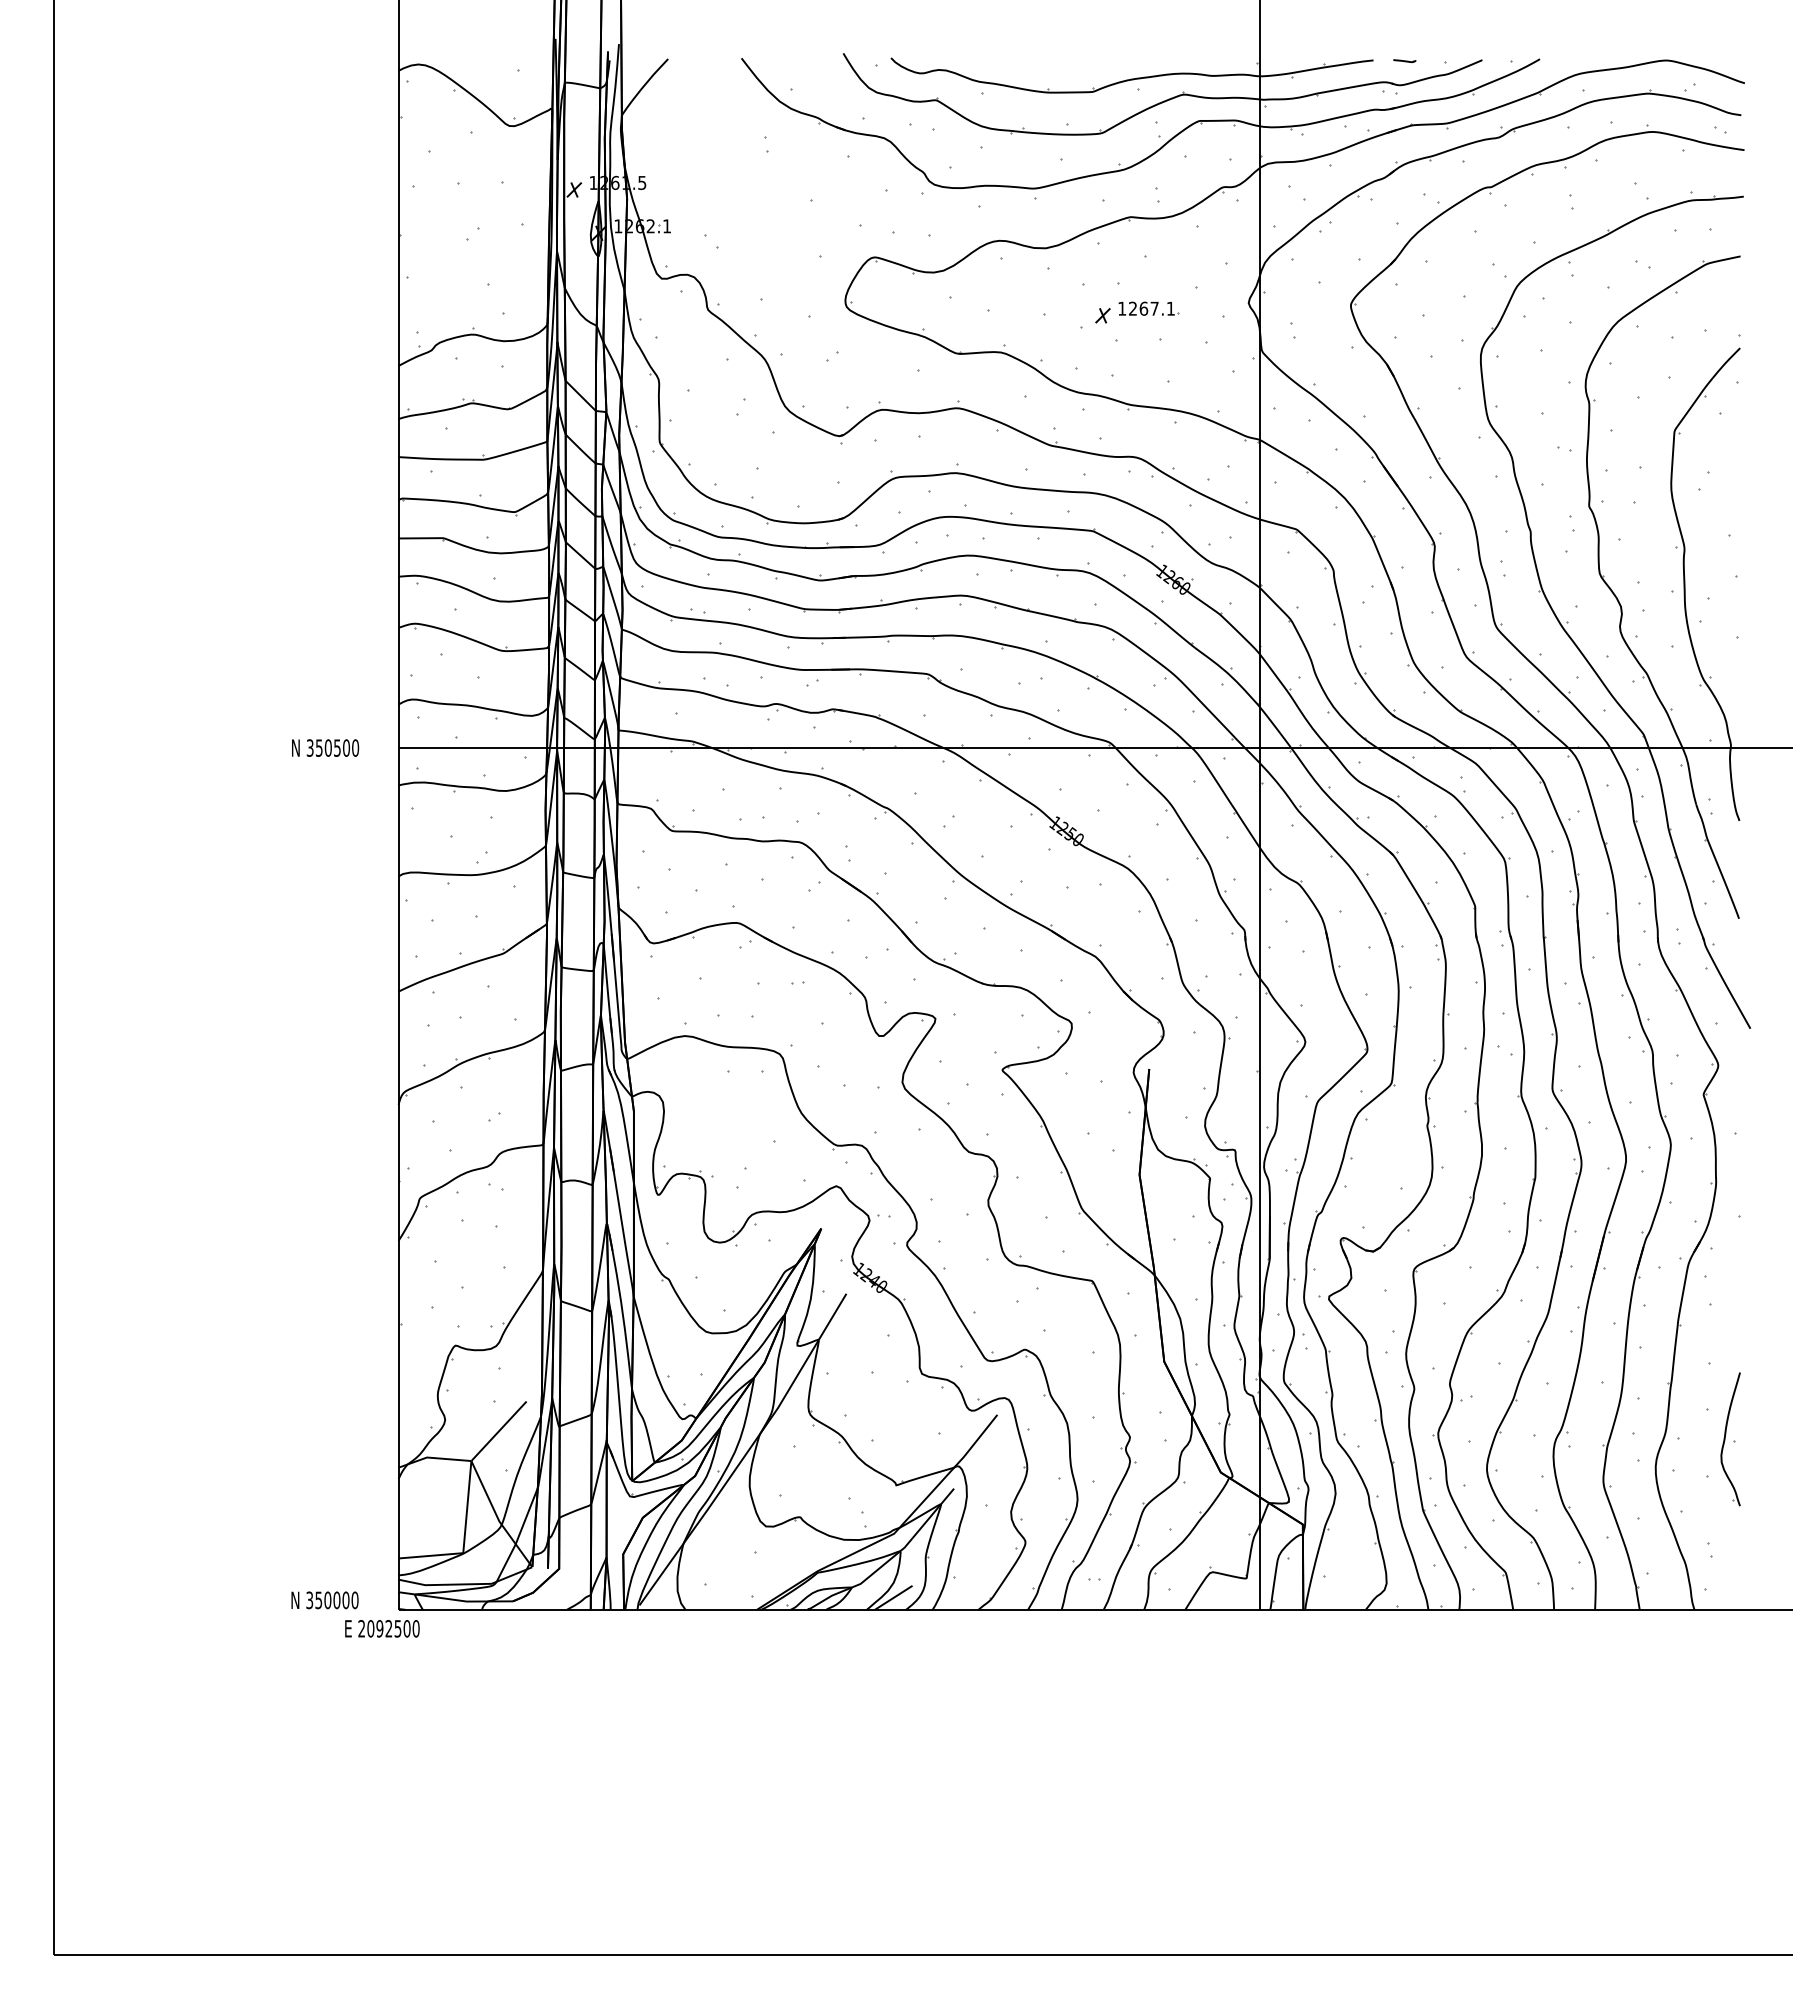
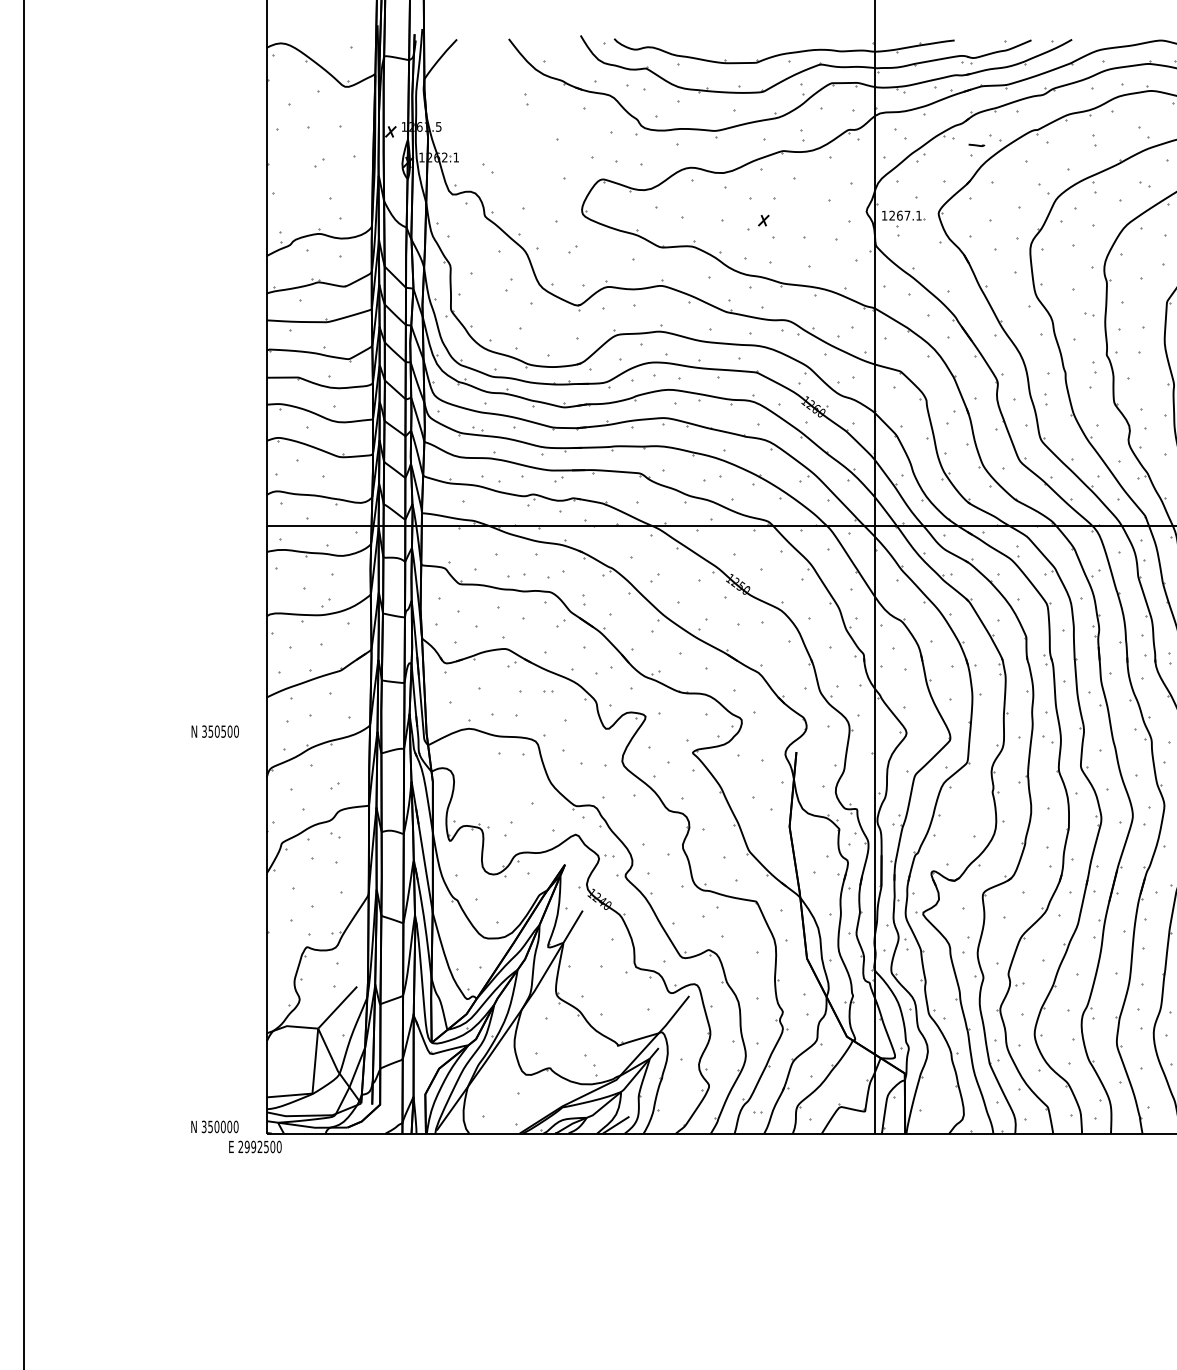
line: (1404, 61) -> (976, 145), moved
part: (1148, 308) -> (903, 215), moved
text: (325, 747) -> (215, 731), moved
text: (370, 1628) -> (247, 1146), 2092500 -> 2992500

